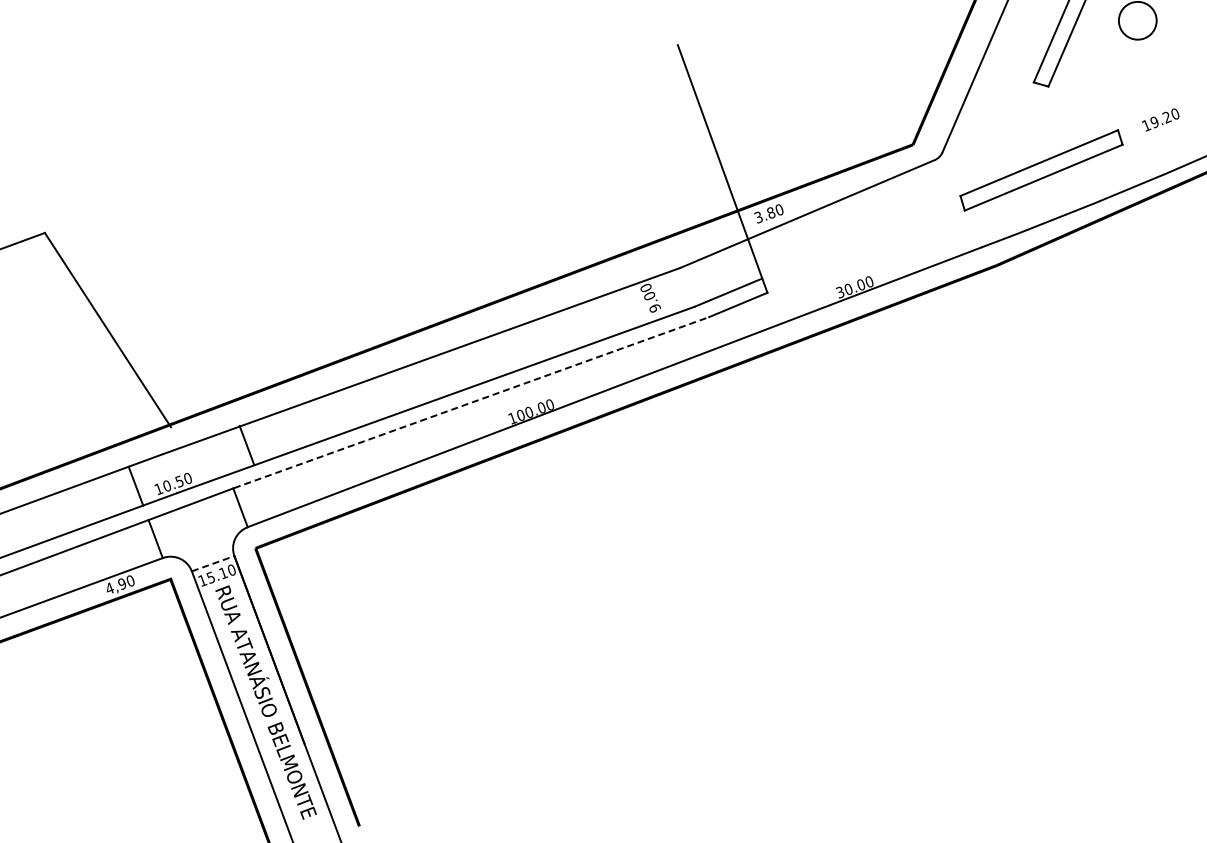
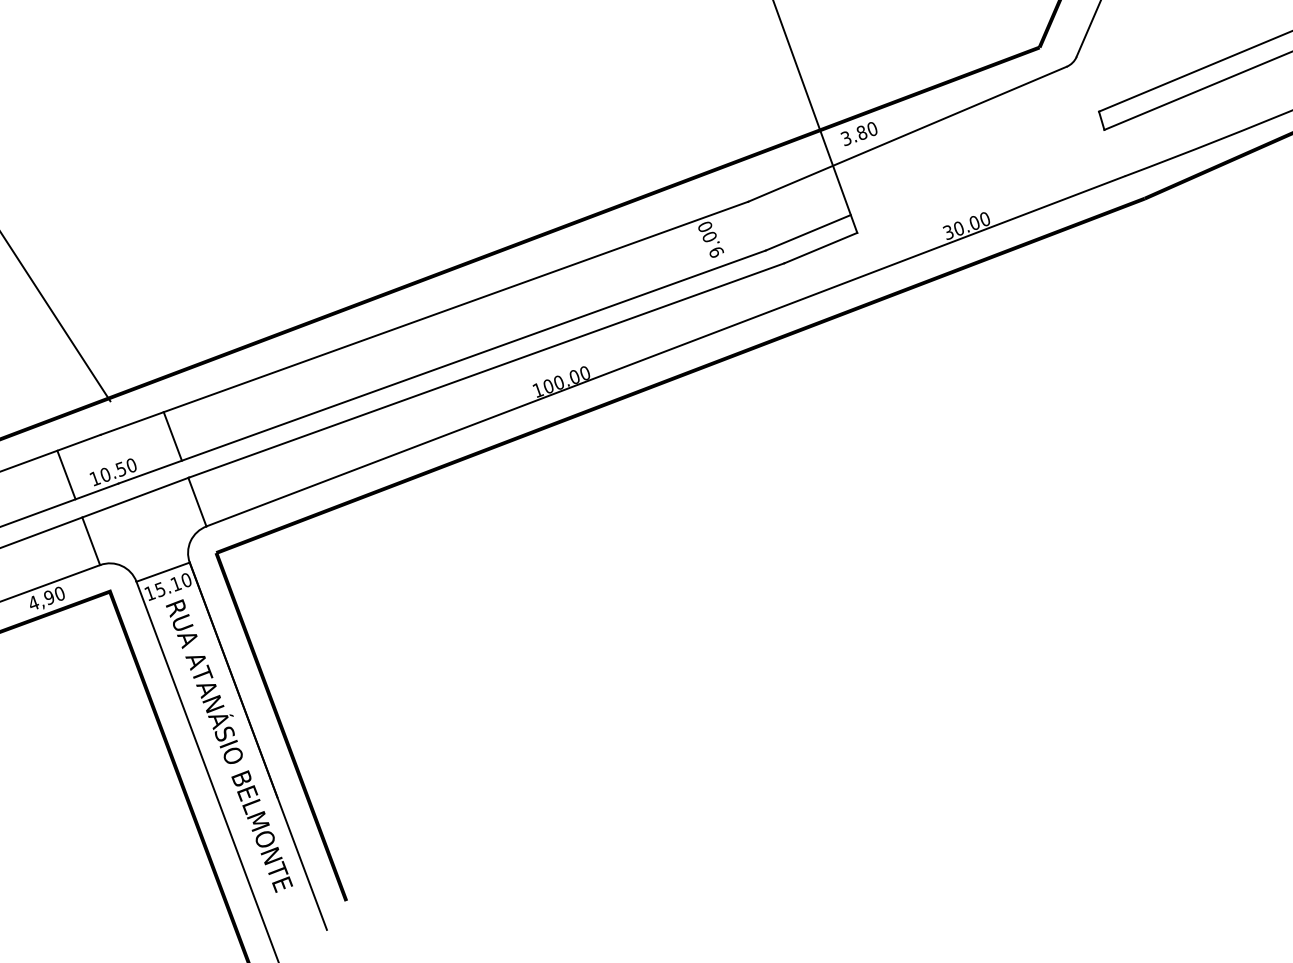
line: (471, 402) -> (486, 370), dashed -> solid
line: (246, 444) -> (172, 435), moved
line: (213, 563) -> (163, 571), dashed -> solid

